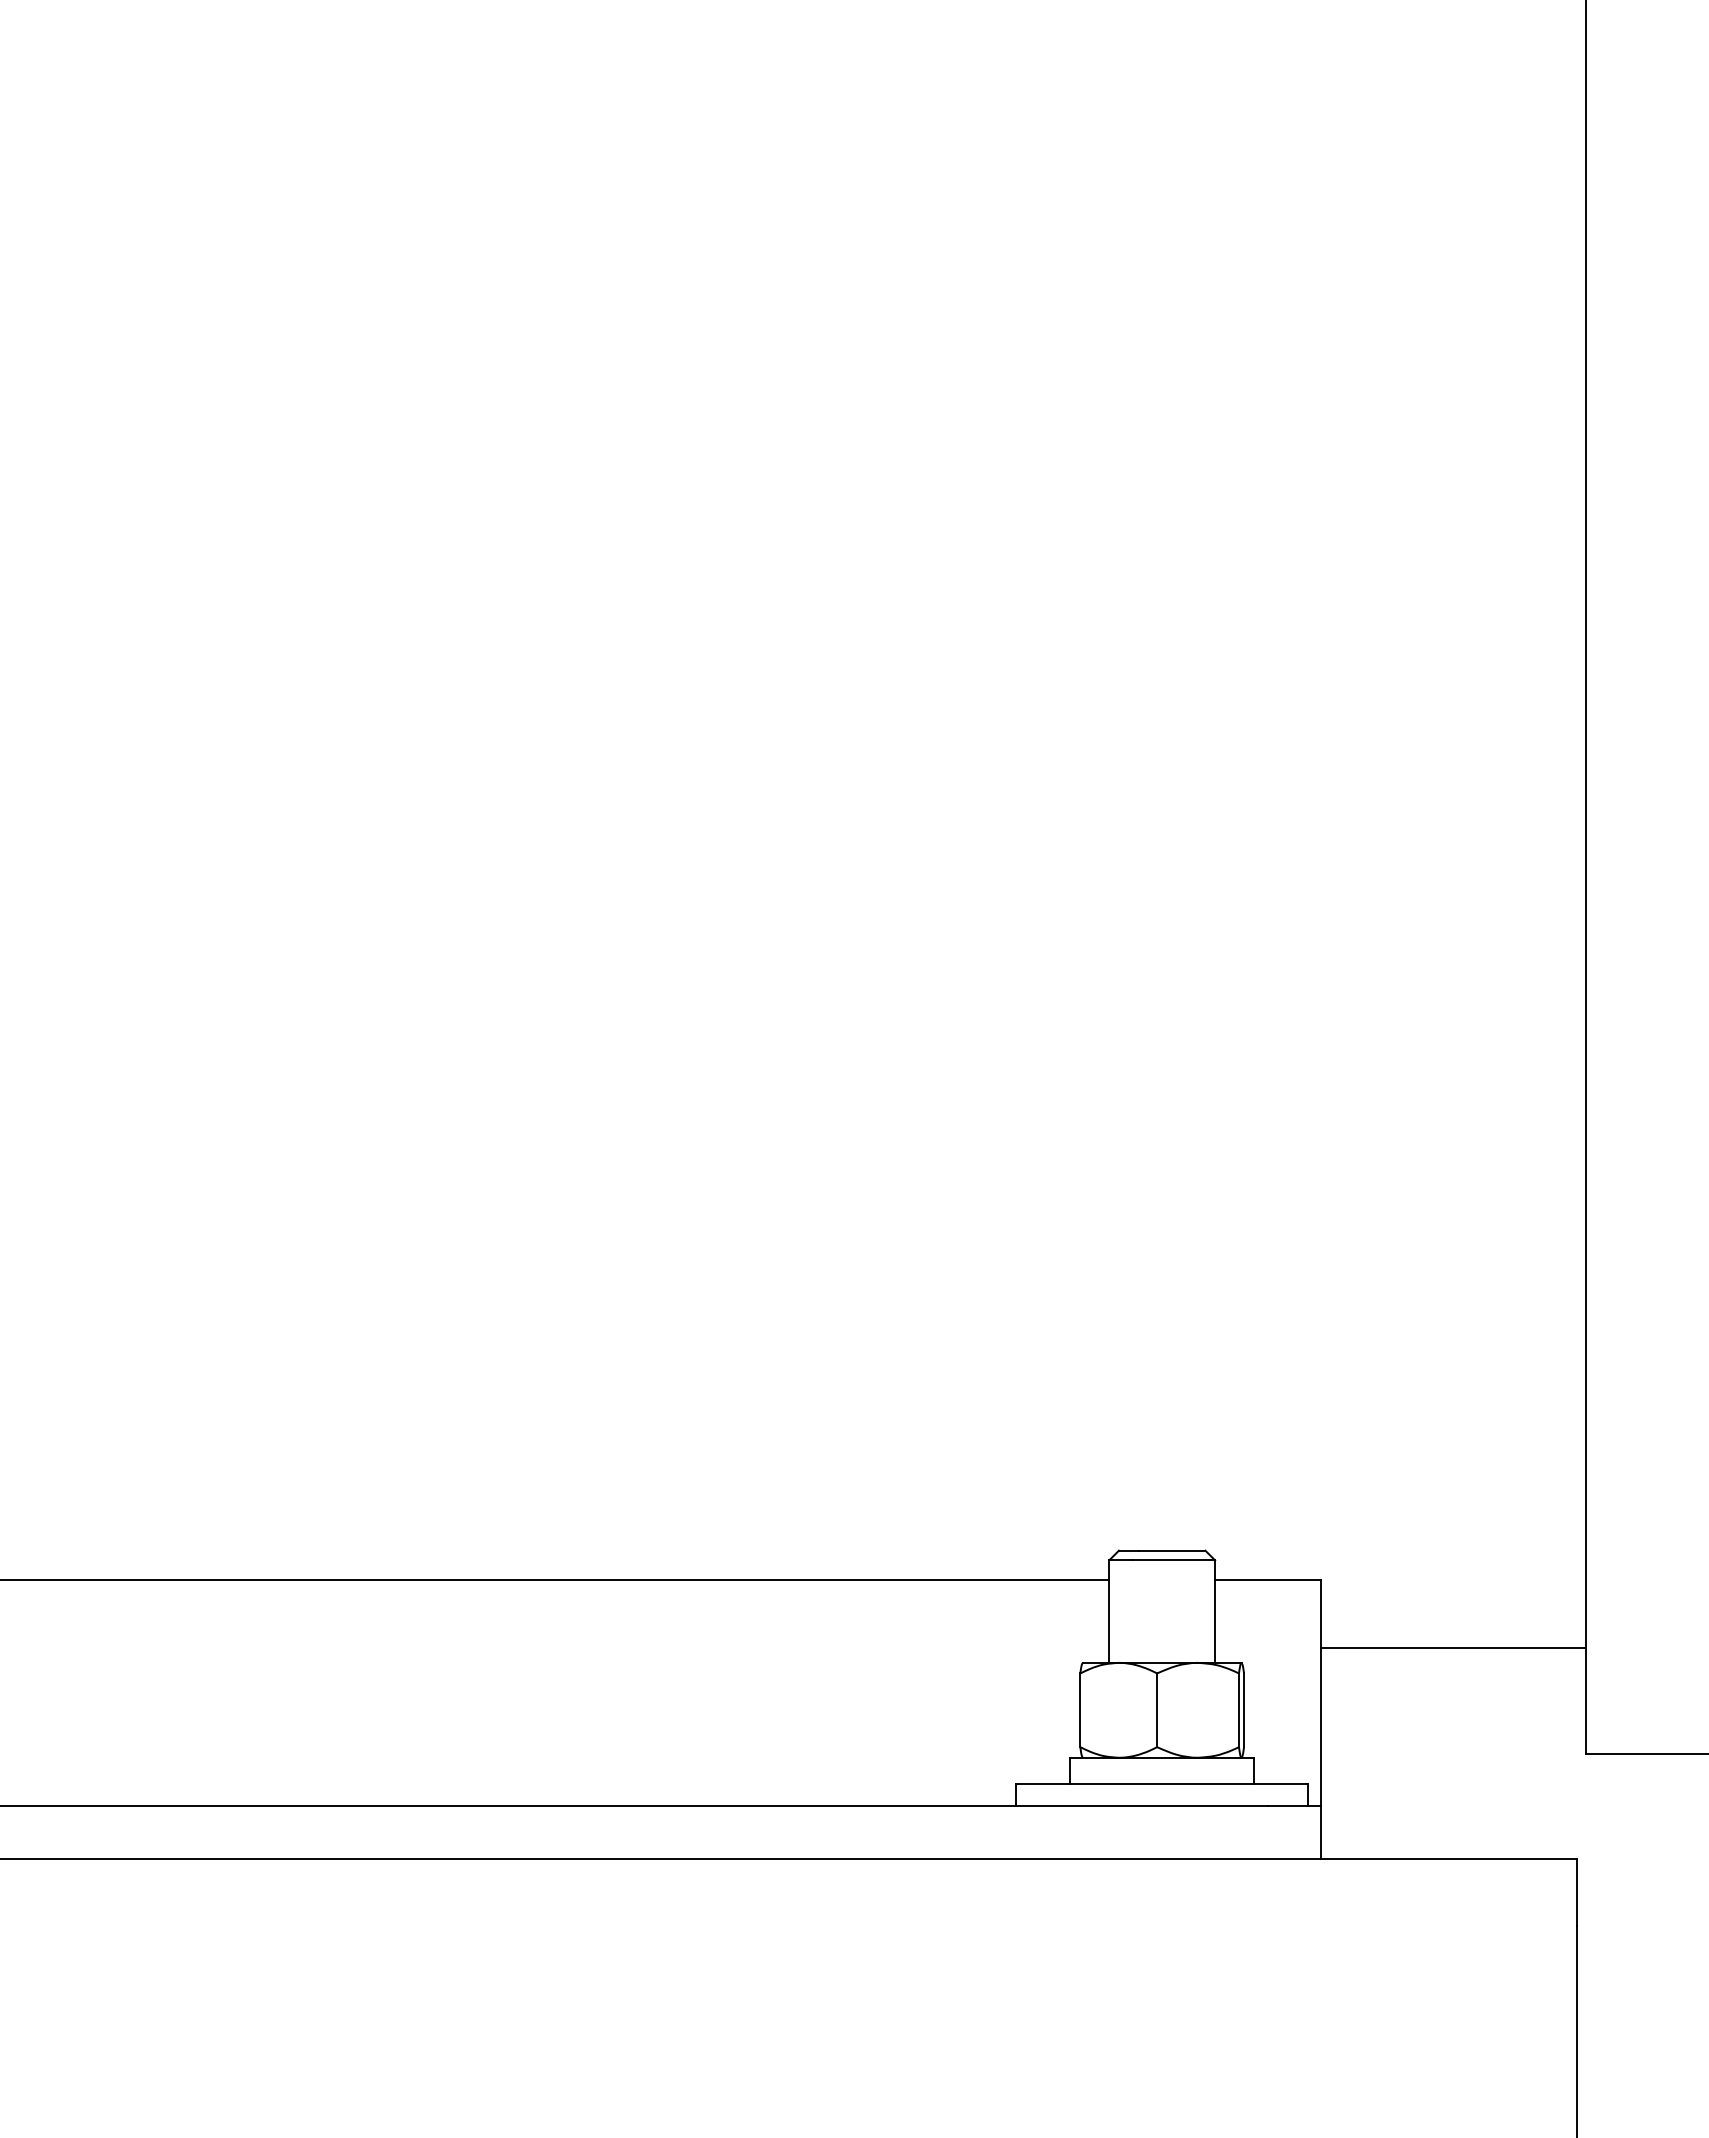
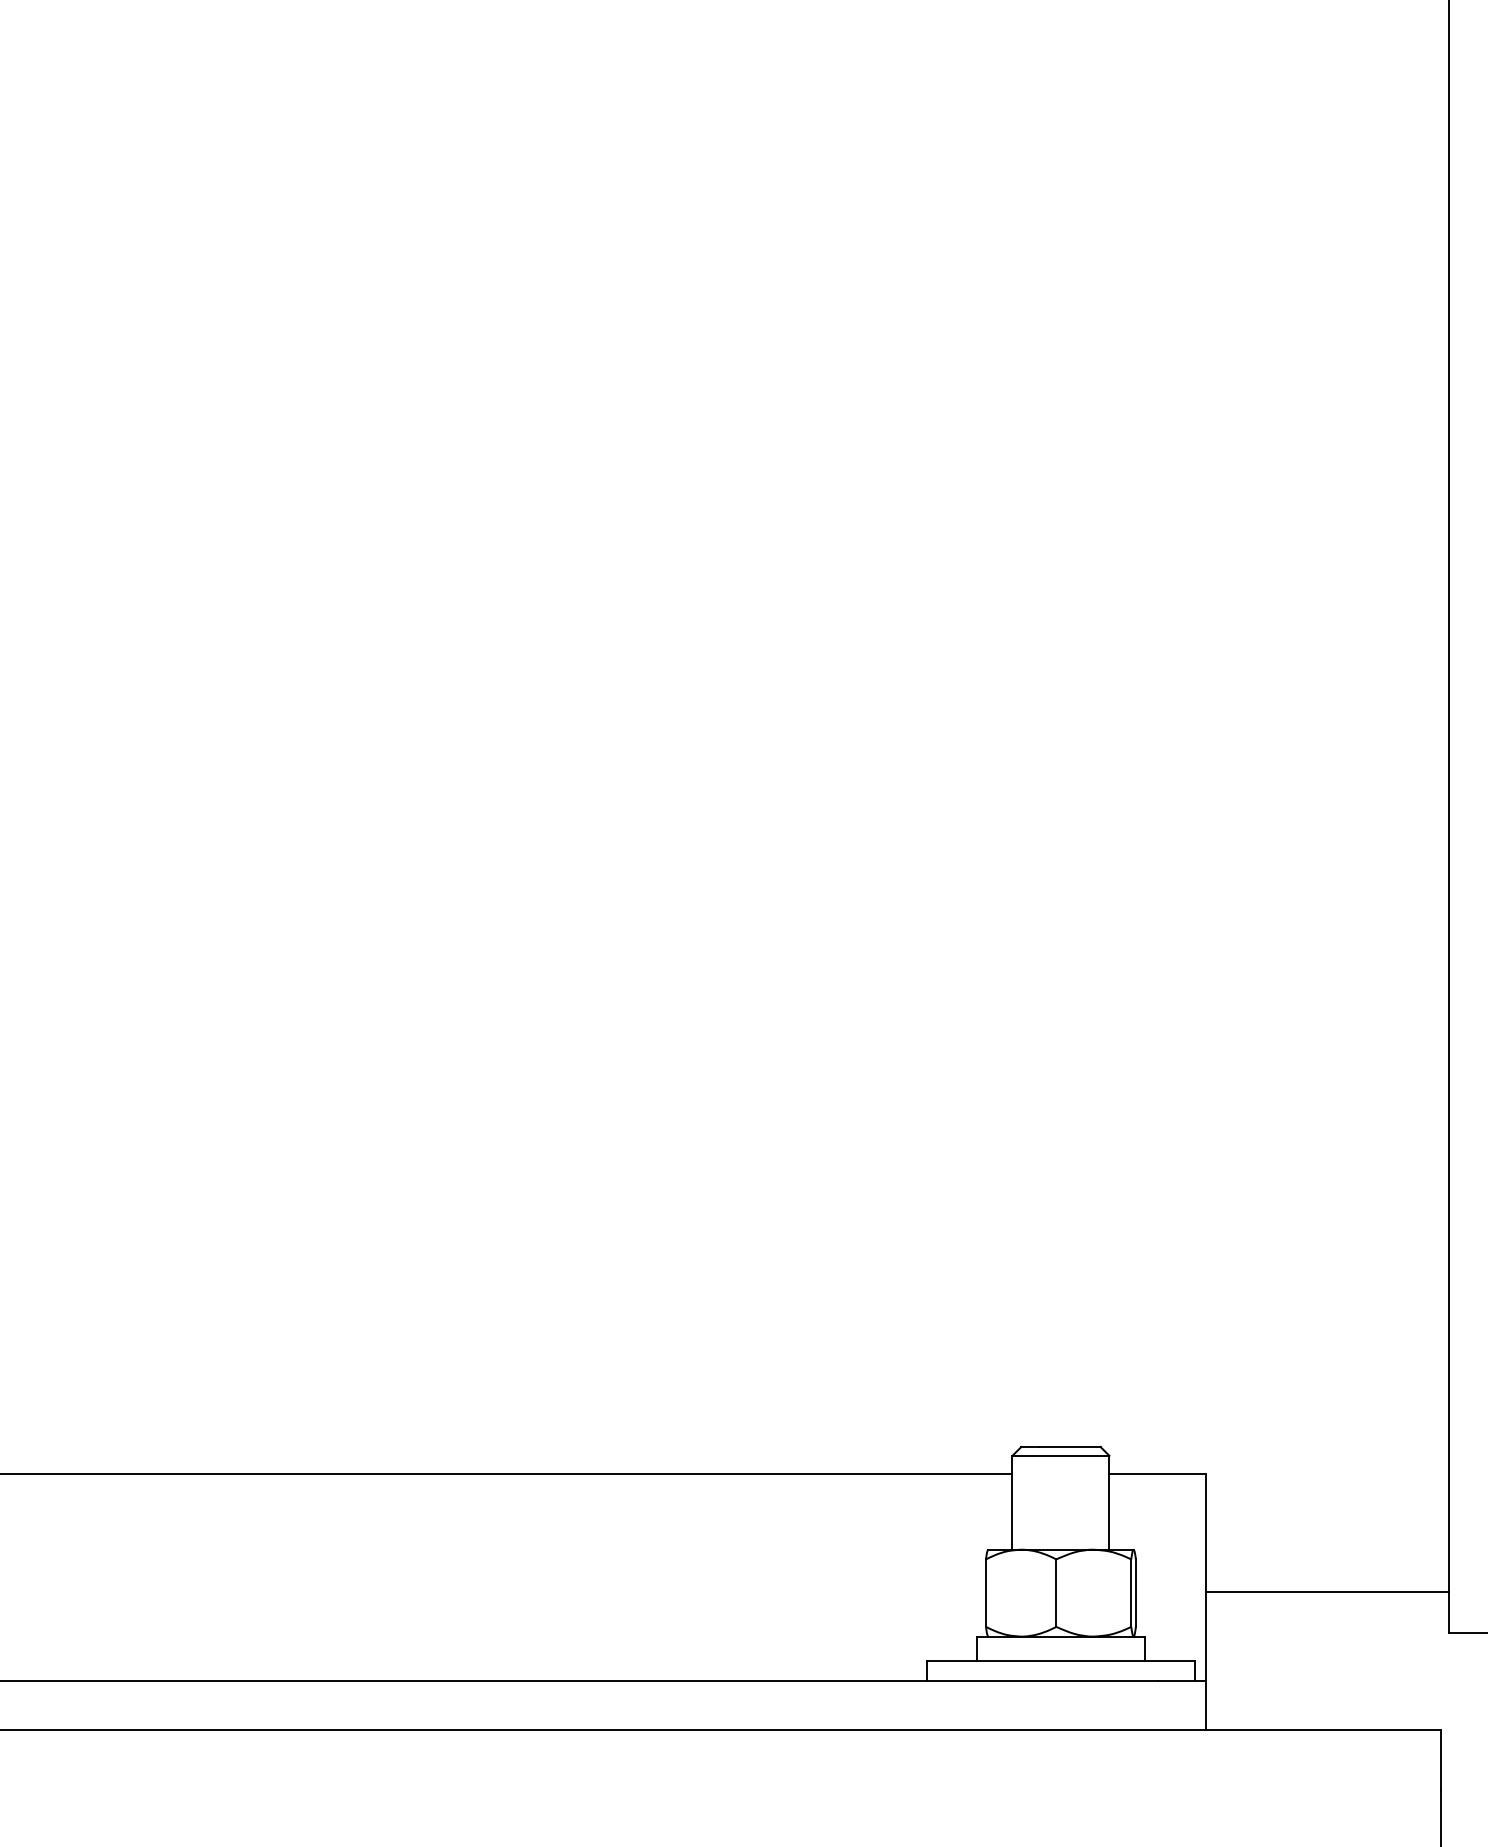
line: (1453, 1647) -> (1327, 1591), moved

